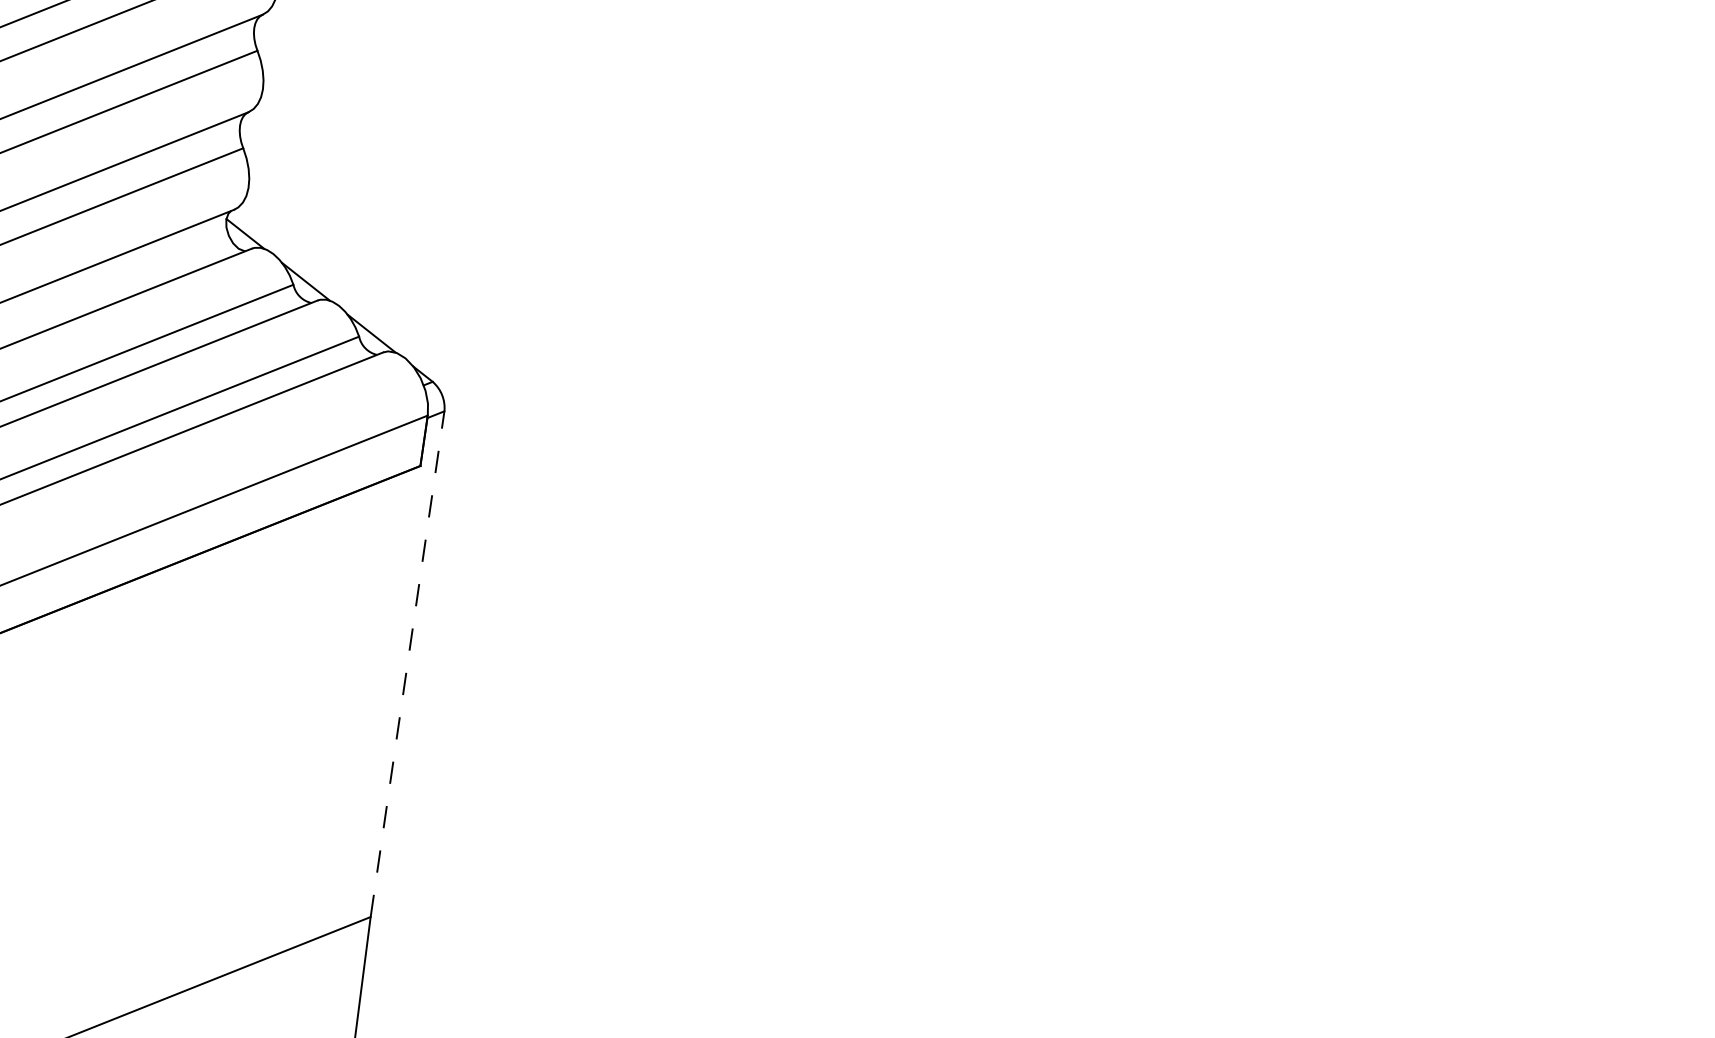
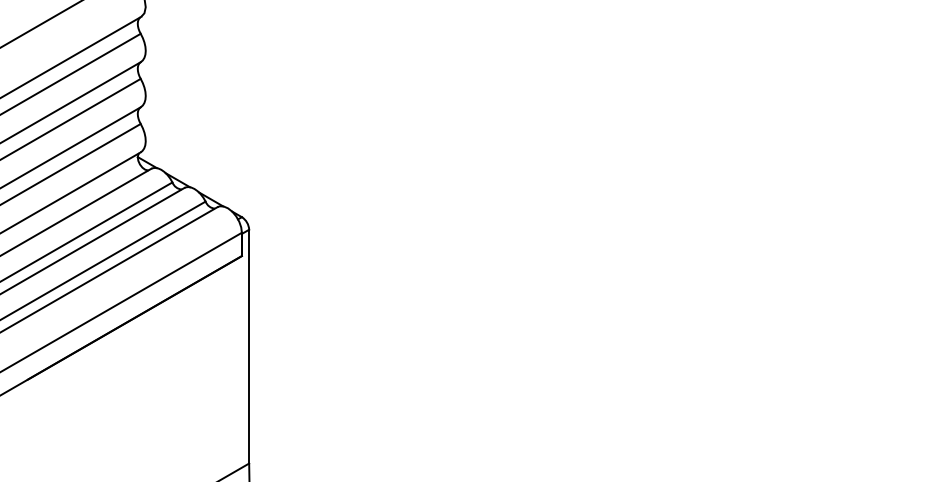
line: (408, 663) -> (249, 346), dashed -> solid

